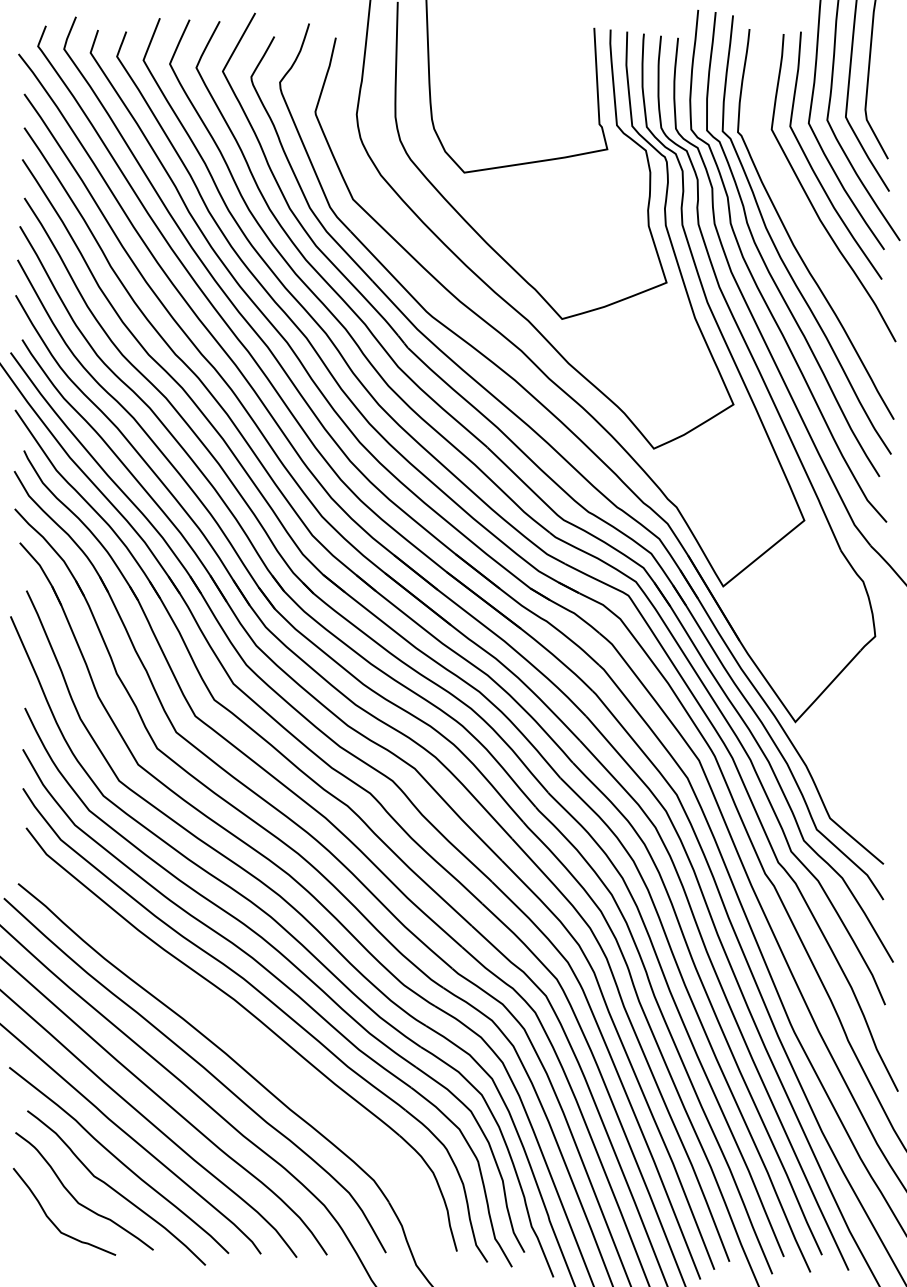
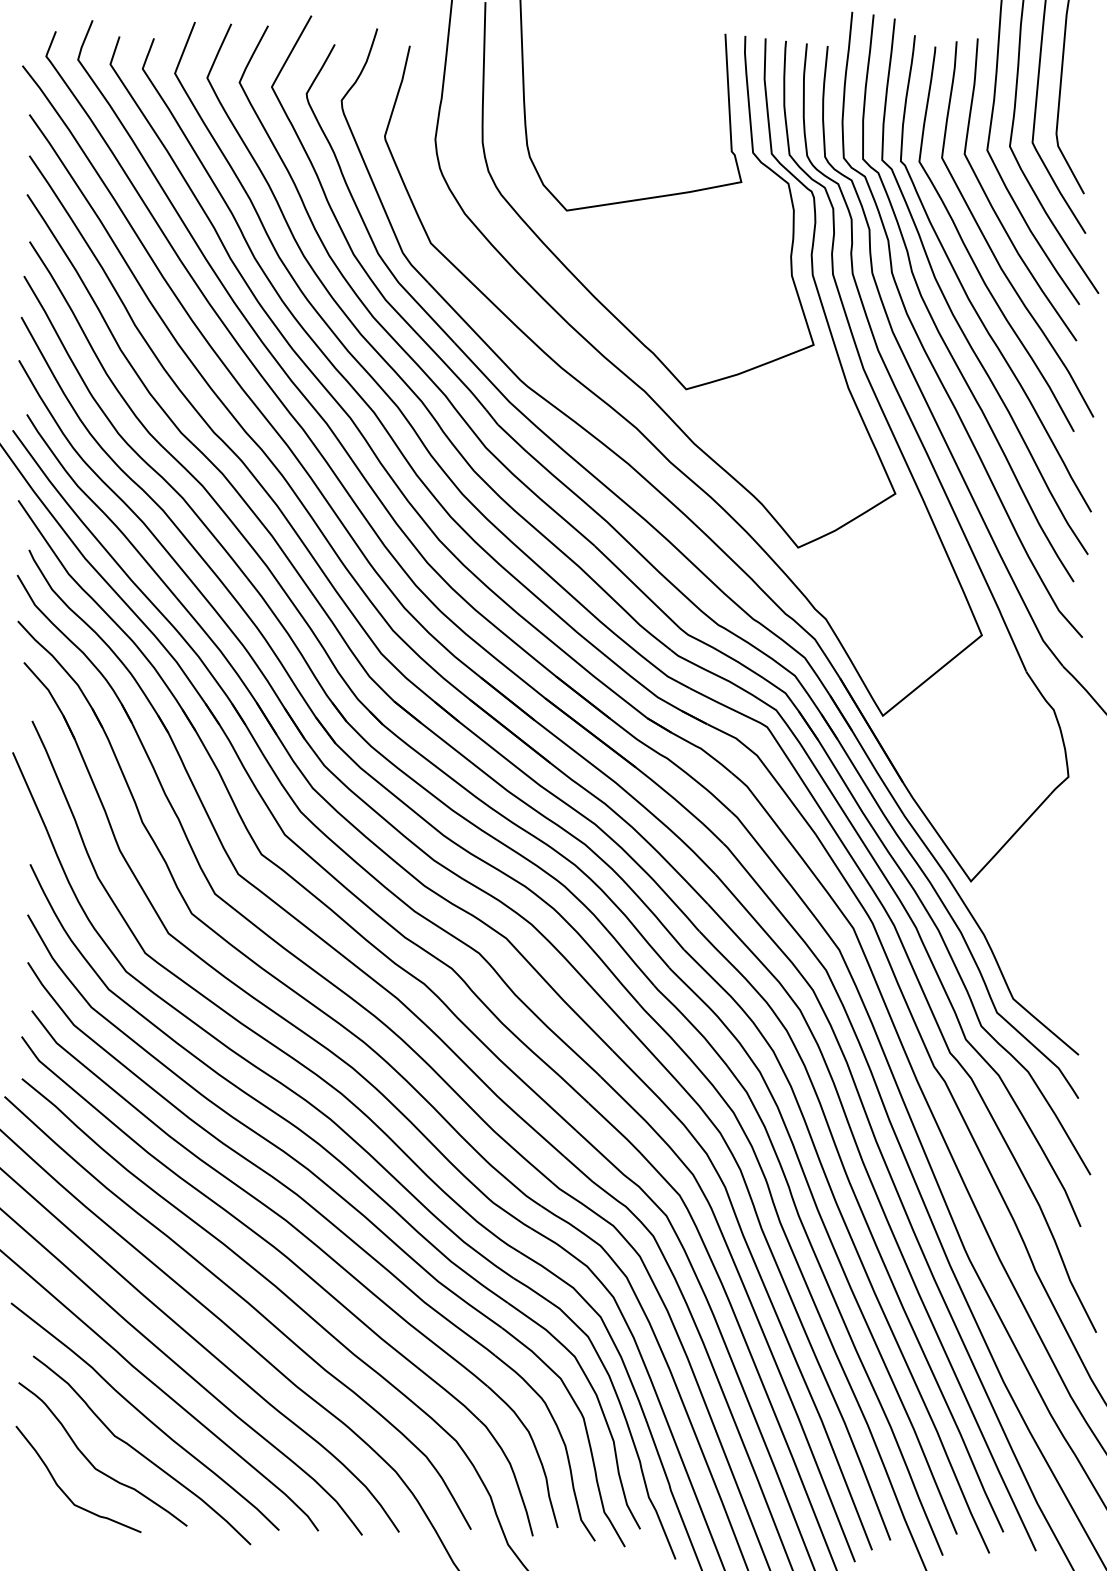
curve: (795, 207) -> (970, 253), added
part: (241, 1036) -> (294, 1265), added

